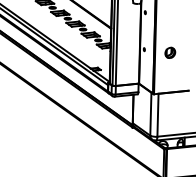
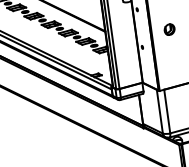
part: (170, 52) -> (169, 29), moved

